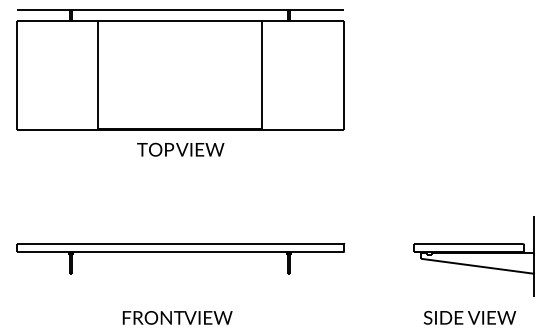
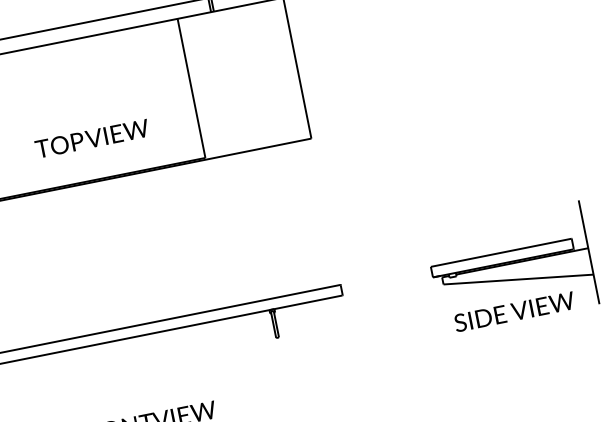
text: (180, 149) -> (91, 138), moved
text: (470, 317) -> (515, 311), moved

